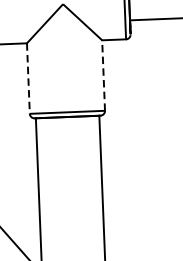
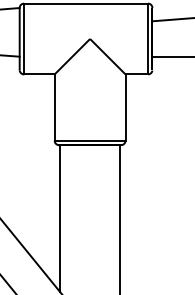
line: (103, 75) -> (125, 107), dashed -> solid
line: (28, 79) -> (54, 108), dashed -> solid

